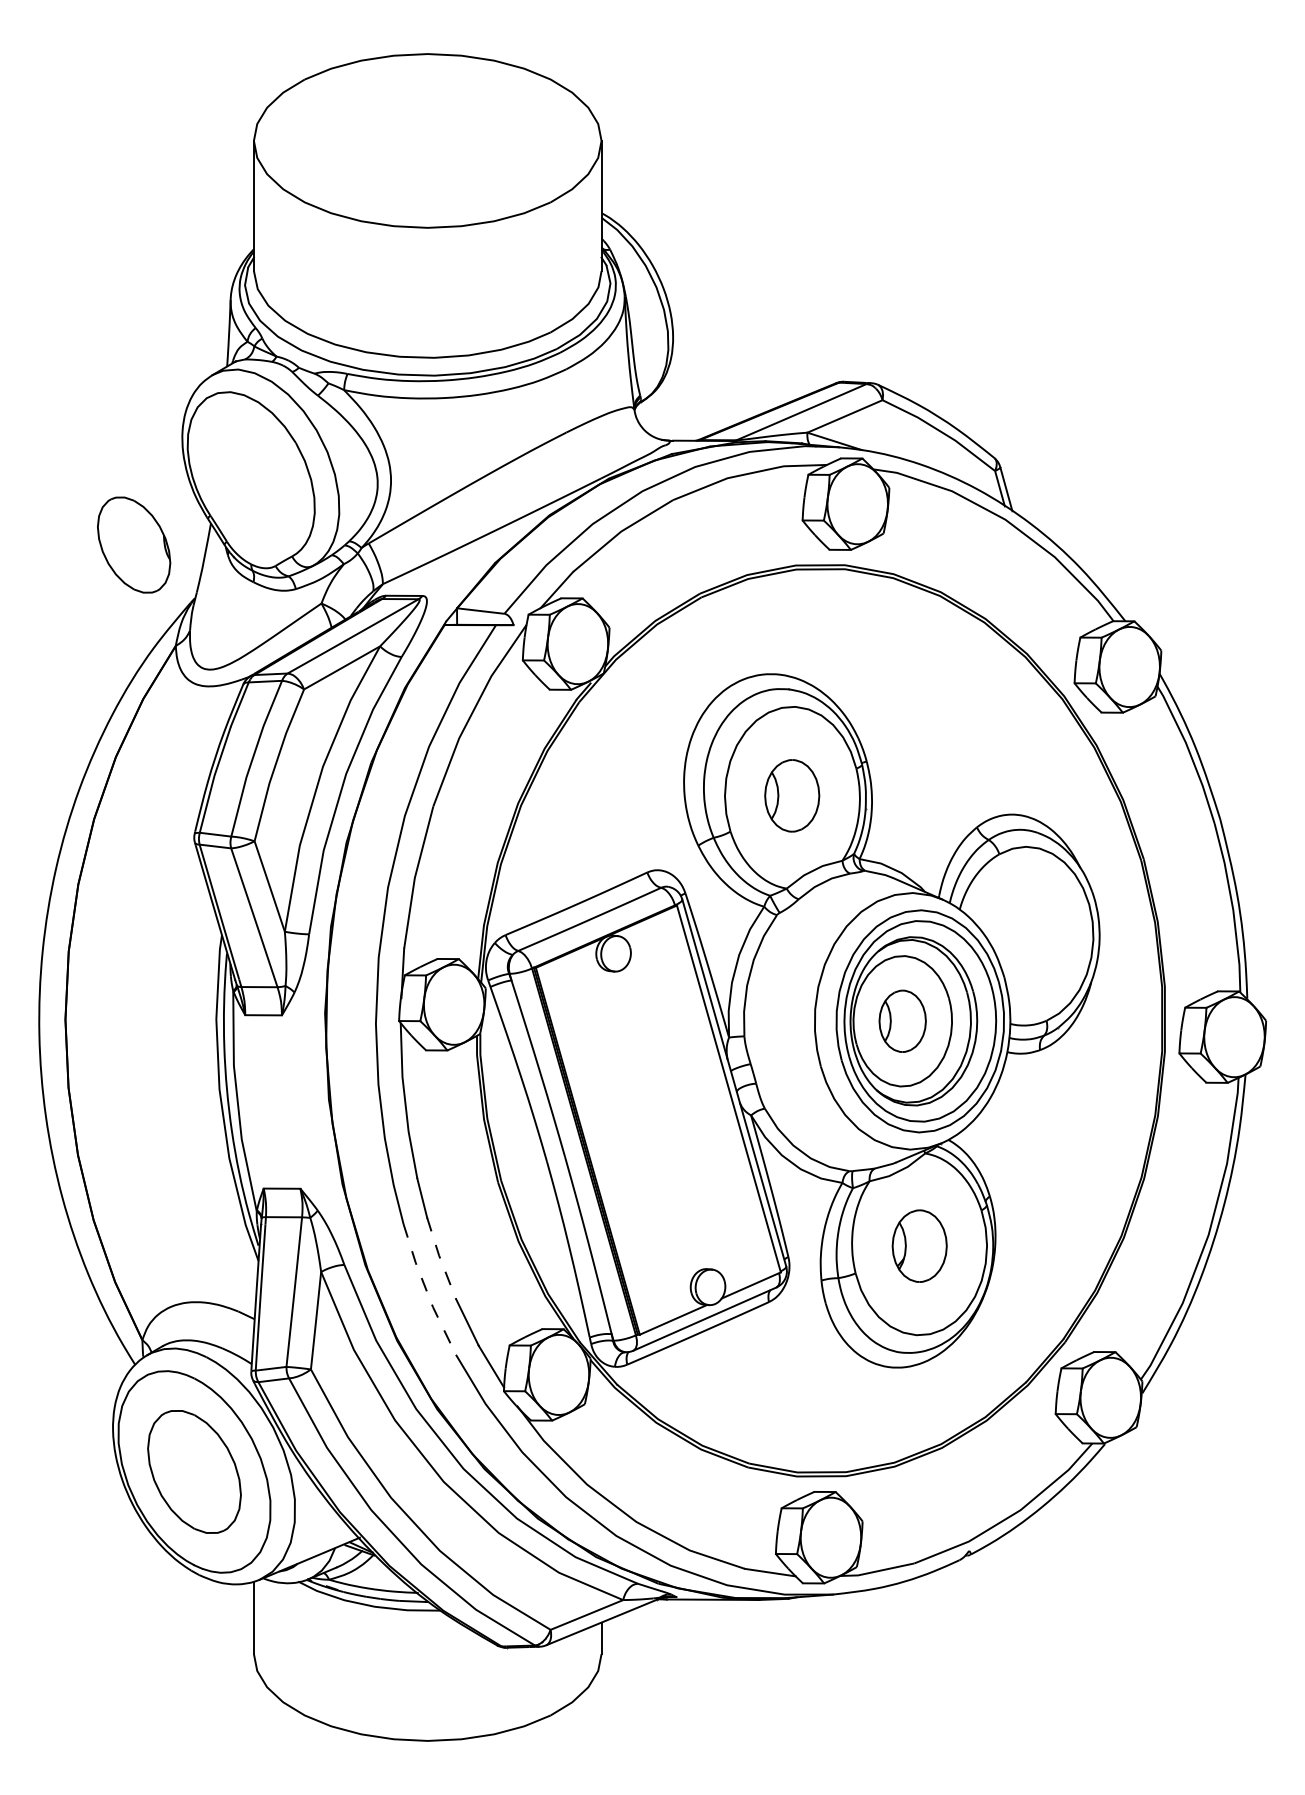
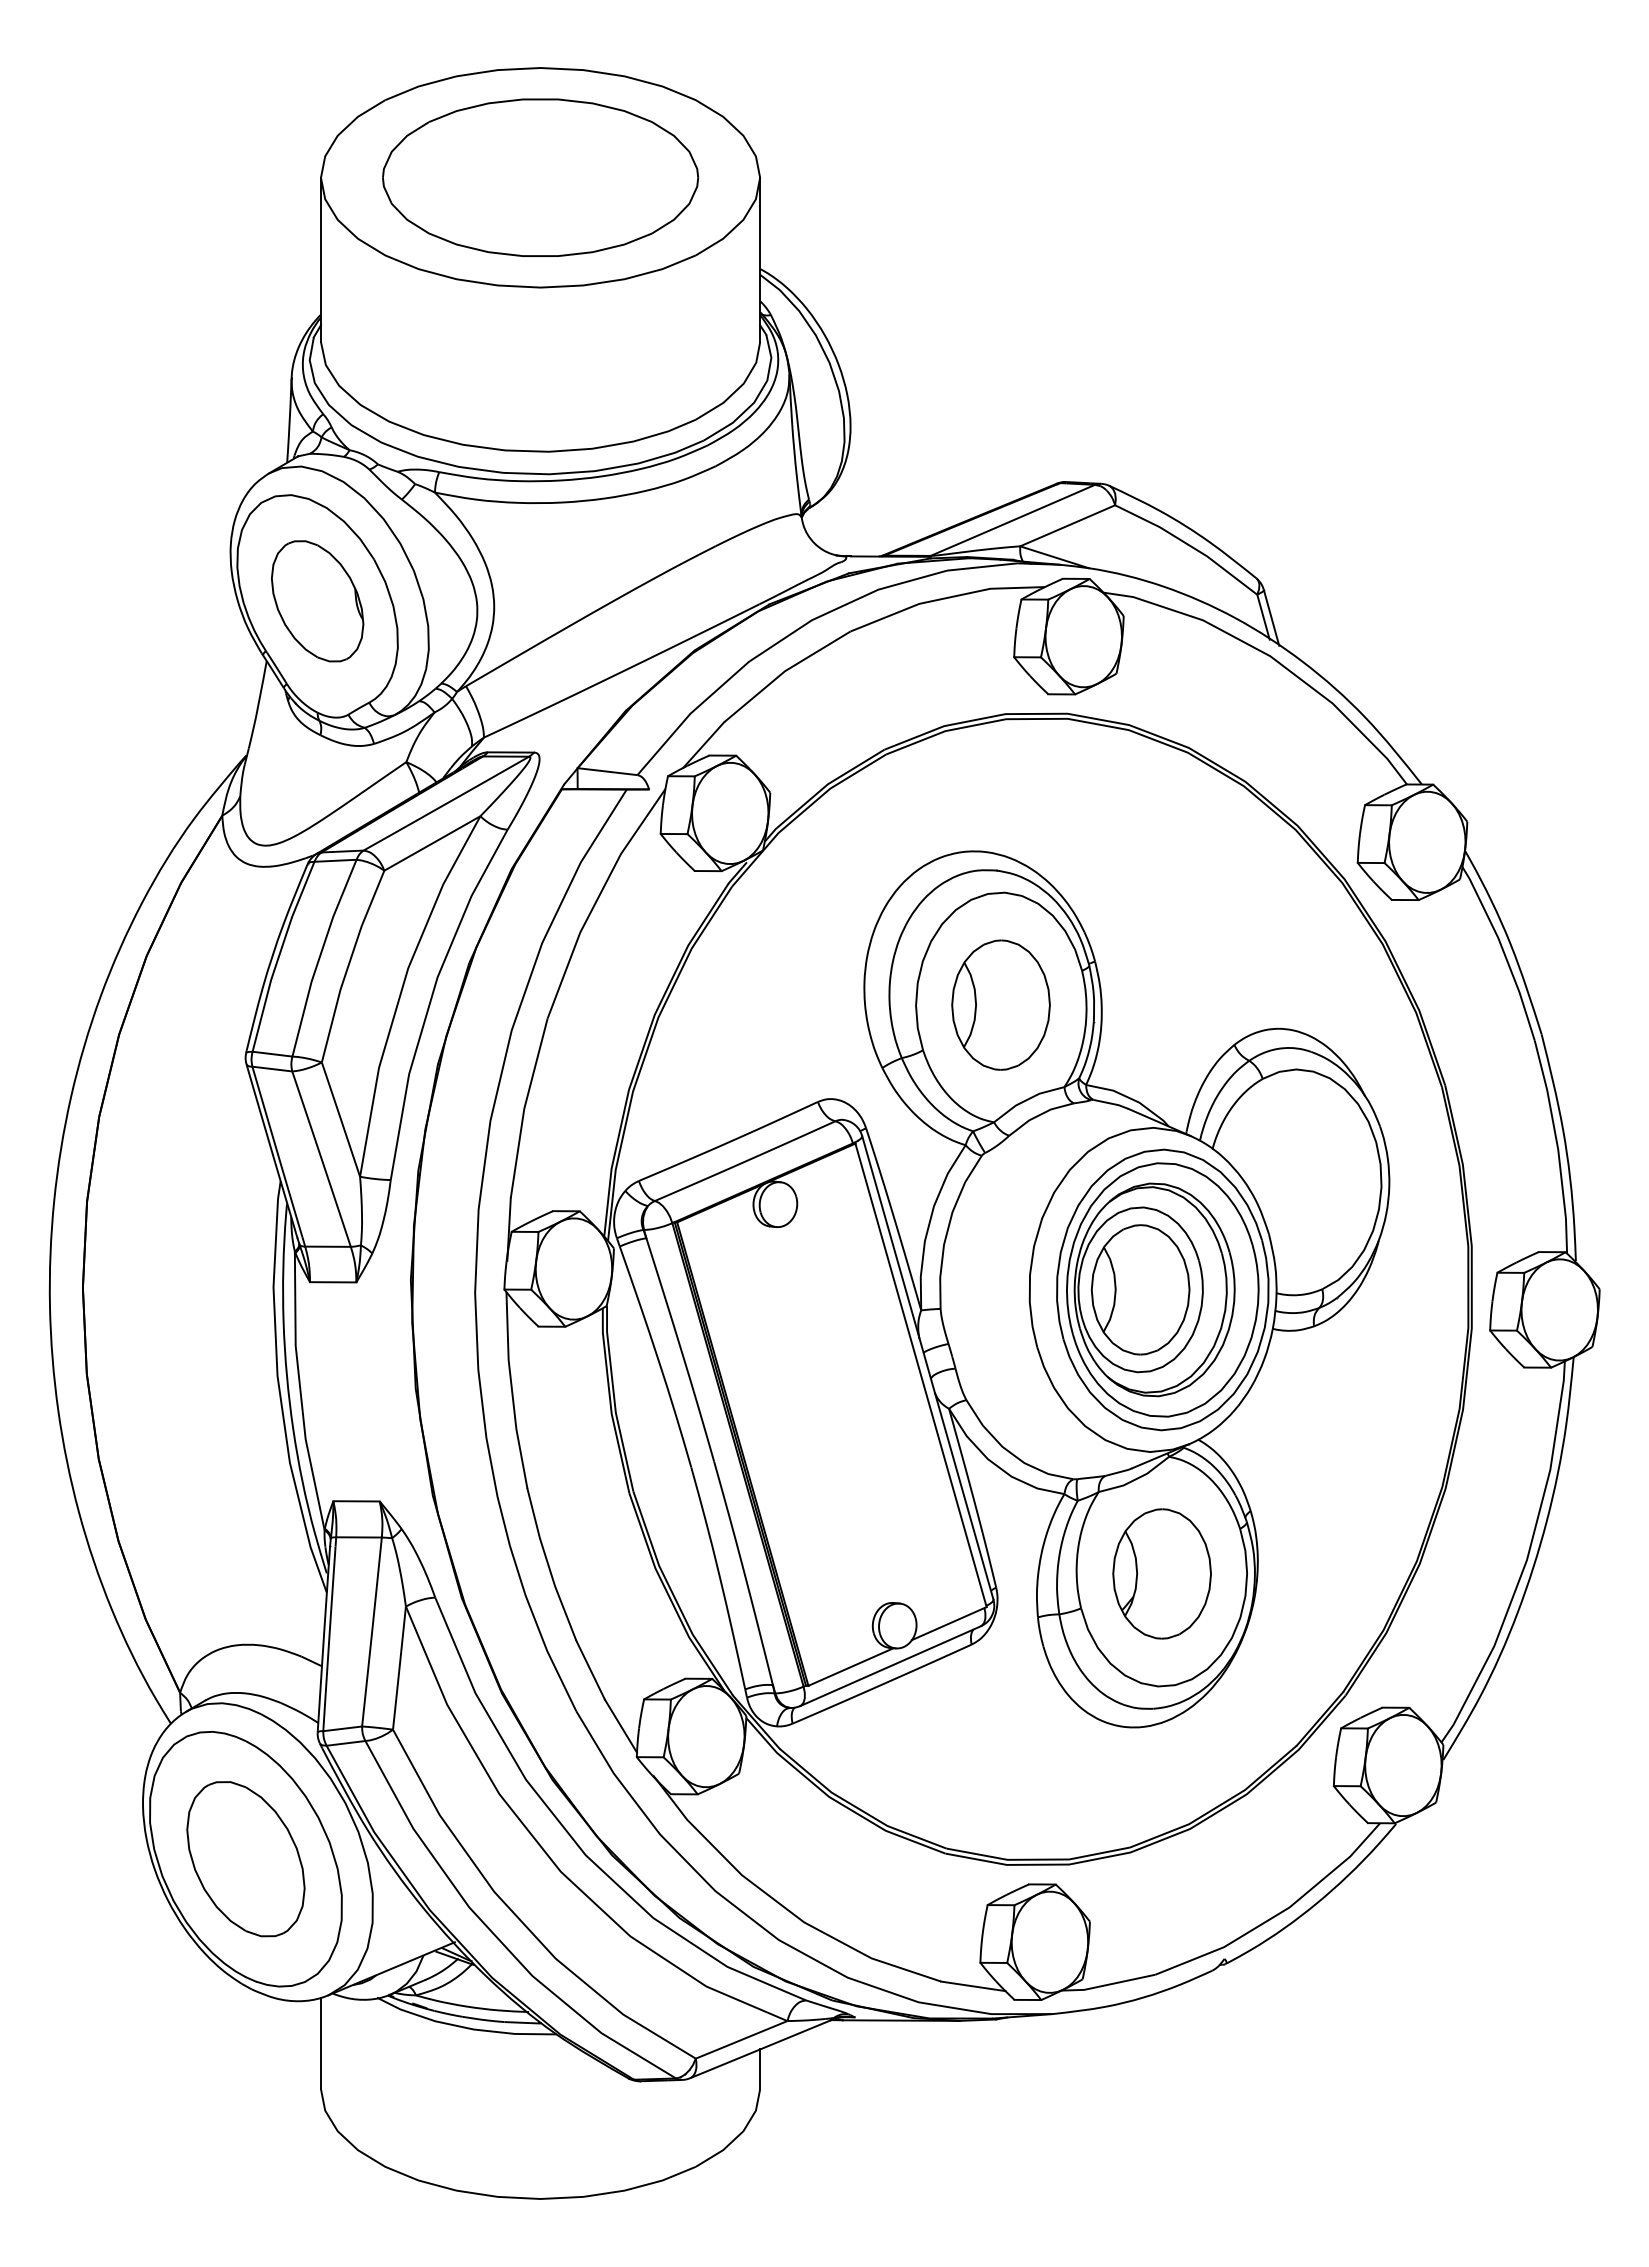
part: (427, 140) -> (540, 177), added
part: (134, 545) -> (317, 601), moved
part: (791, 795) -> (1000, 1004), size x1.43
part: (902, 1020) -> (1140, 1289), size x1.67
part: (919, 1245) -> (1161, 1573), size x1.43
line: (440, 1258) -> (556, 1589), dashed -> solid
line: (426, 1290) -> (539, 1630), dashed -> solid

